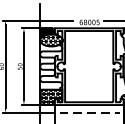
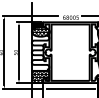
line: (89, 113) -> (70, 89), dashed -> solid

